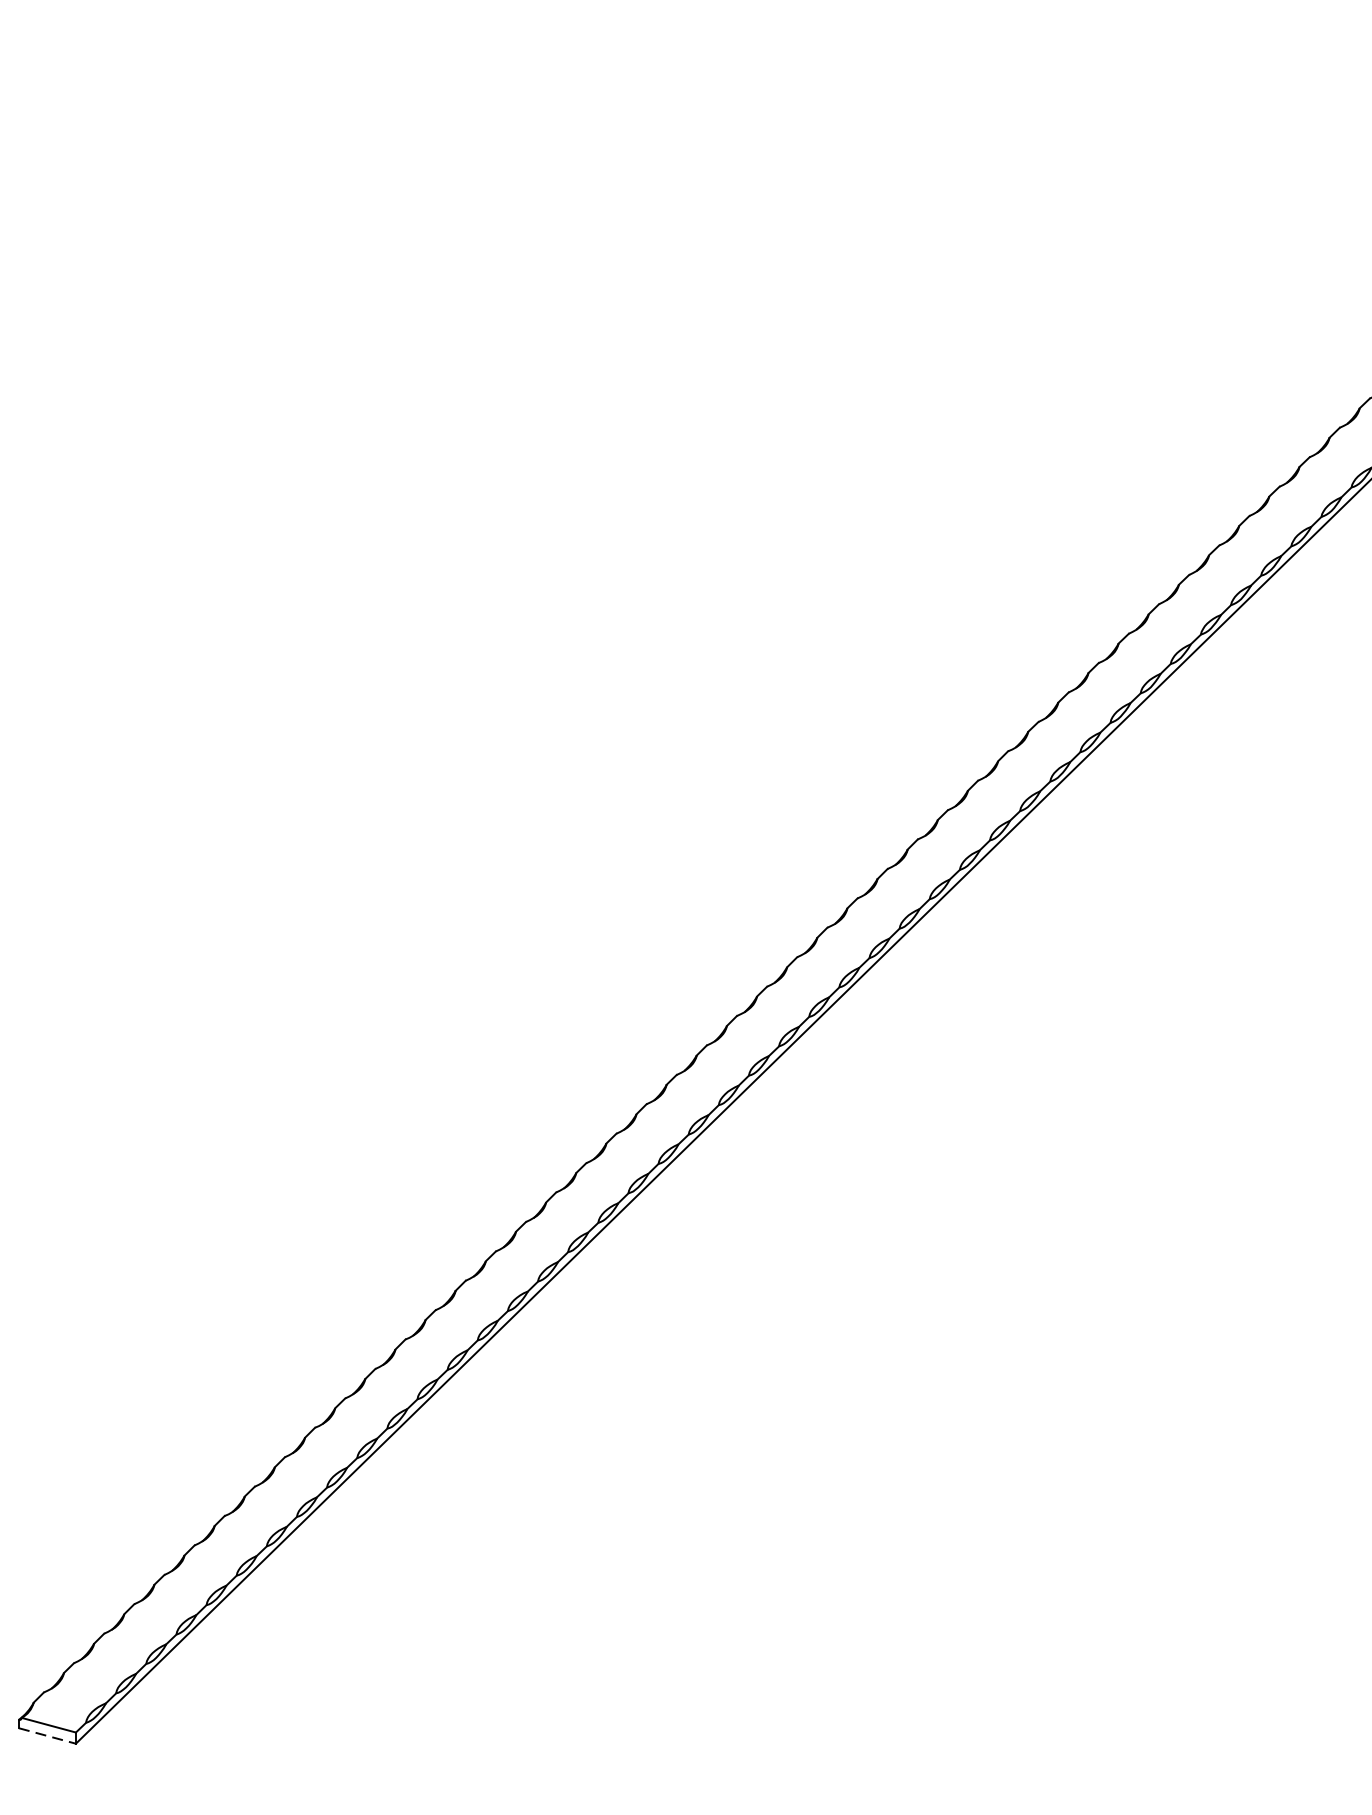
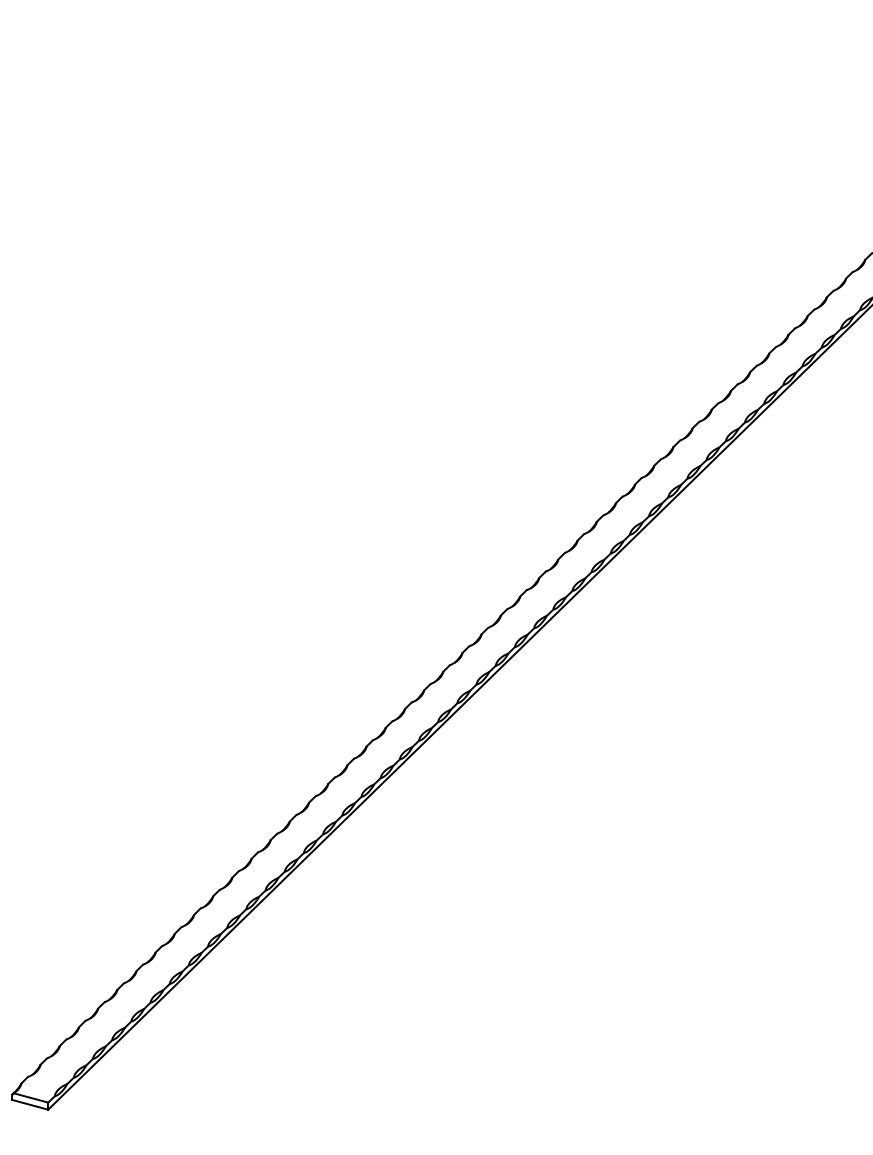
line: (48, 1735) -> (30, 1104), dashed -> solid

